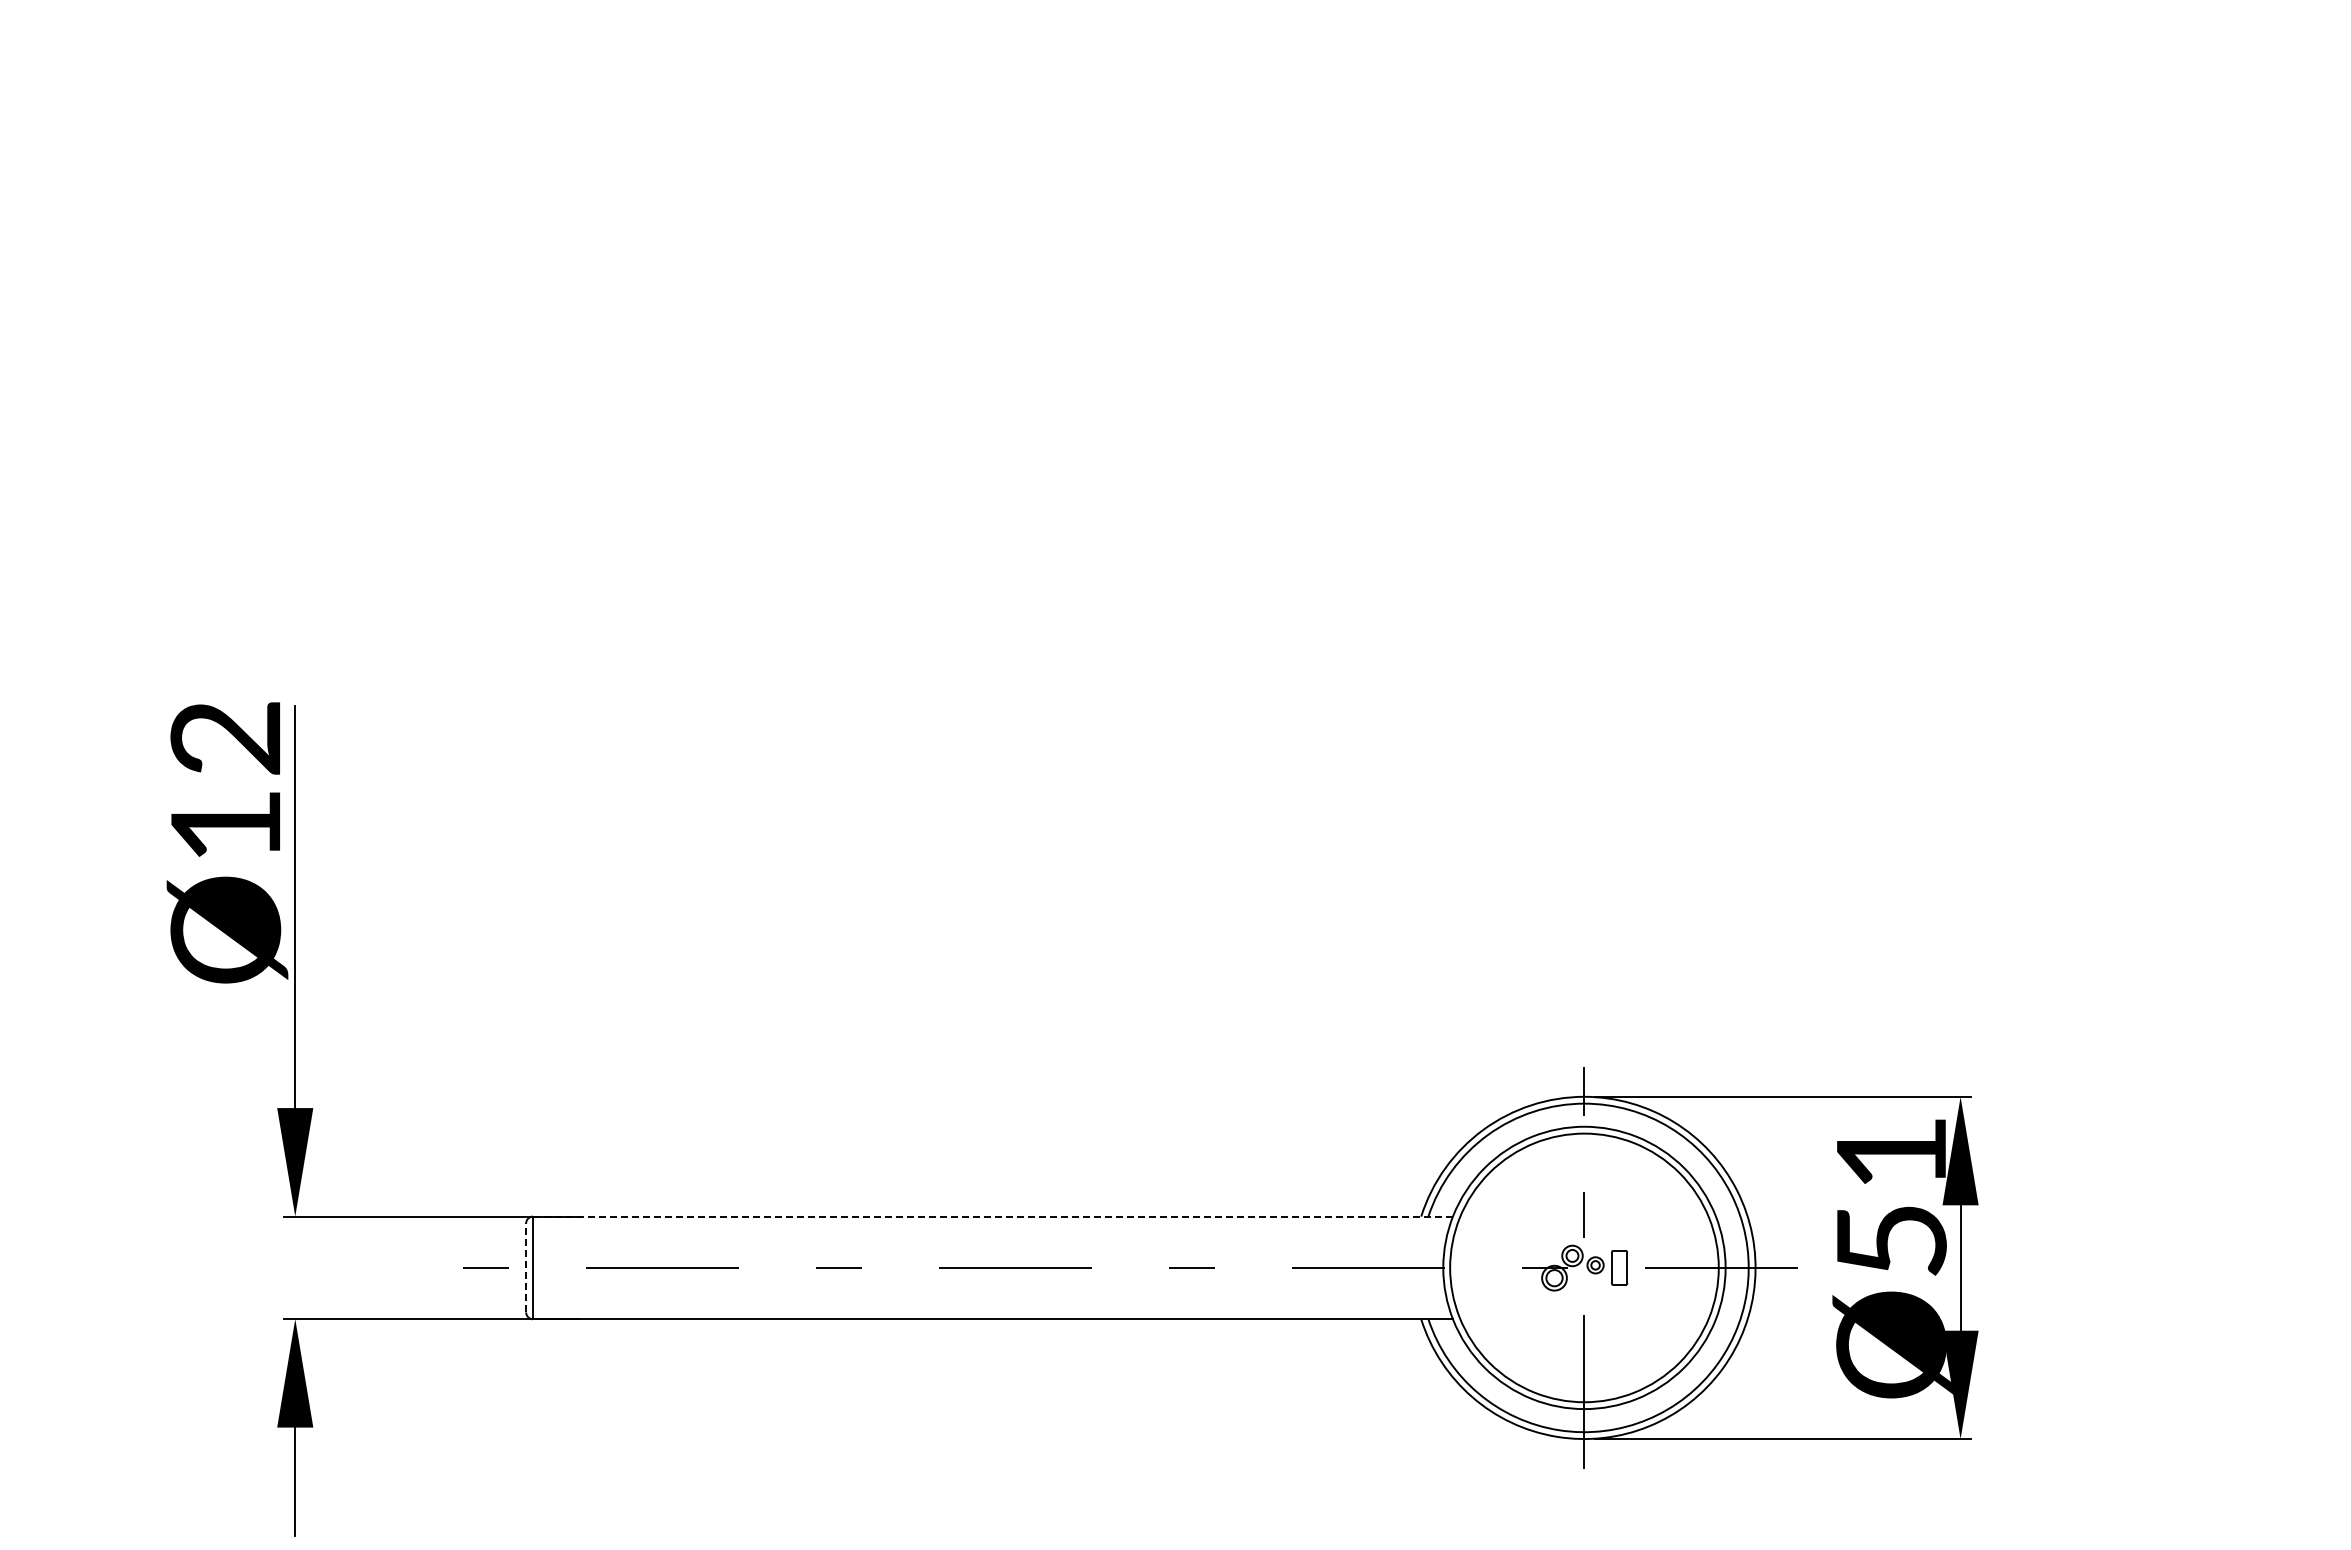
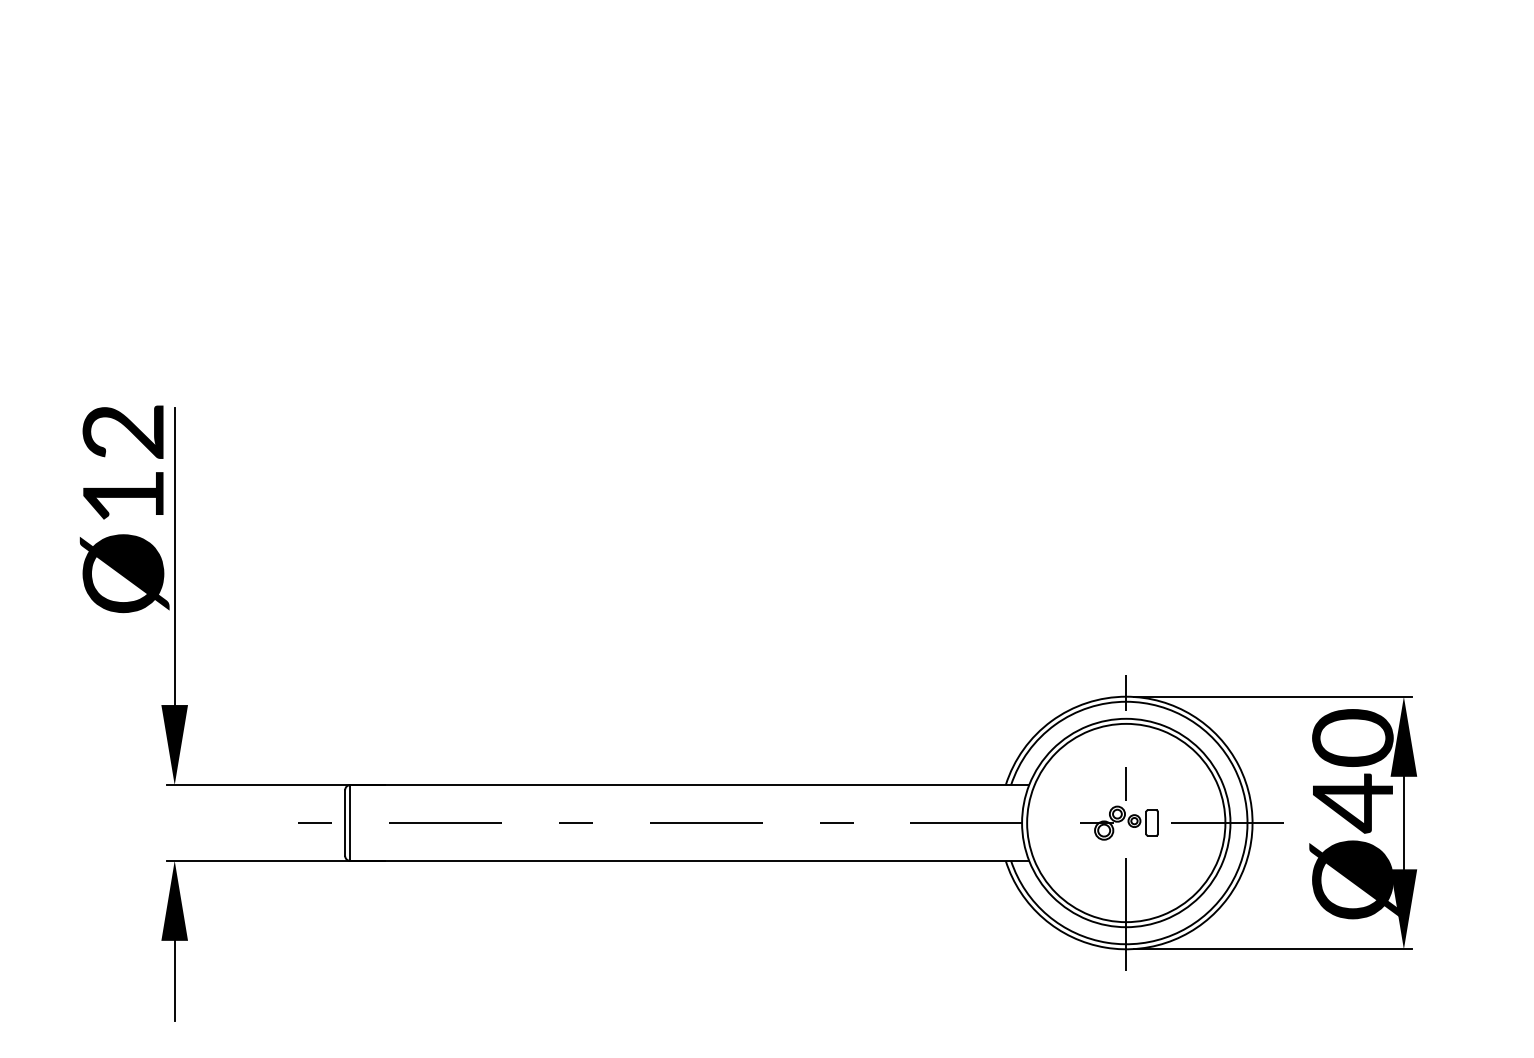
text: (1891, 1197) -> (1352, 771), Ø51 -> Ø40
line: (992, 1216) -> (689, 785), dashed -> solid
line: (526, 1267) -> (345, 822), dashed -> solid

